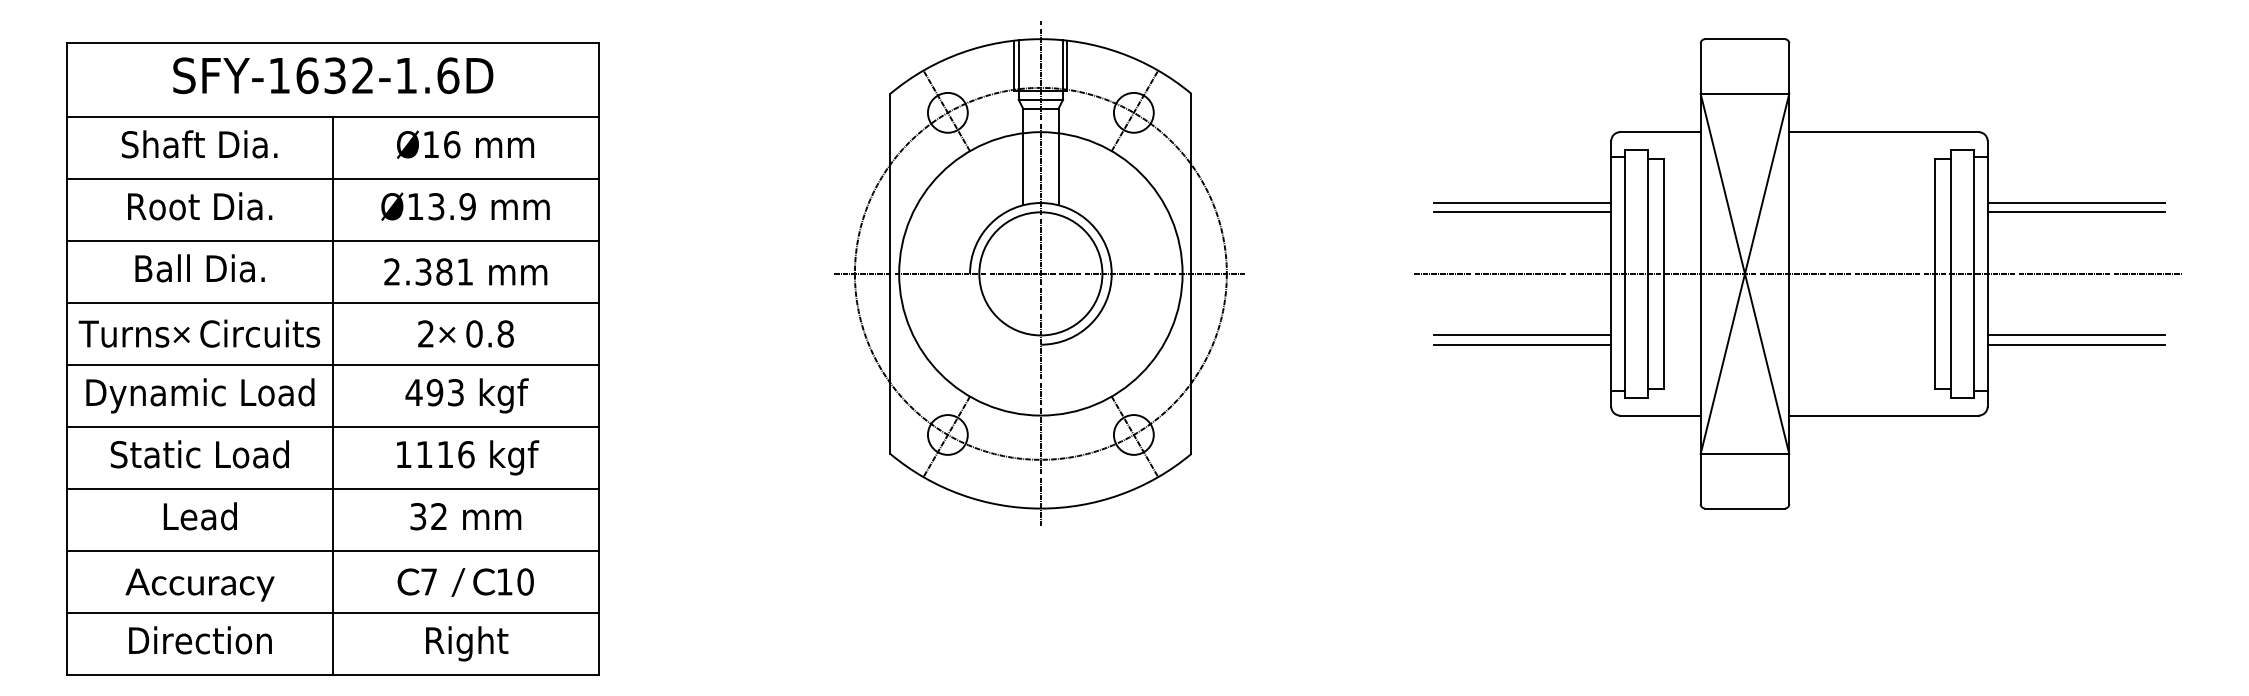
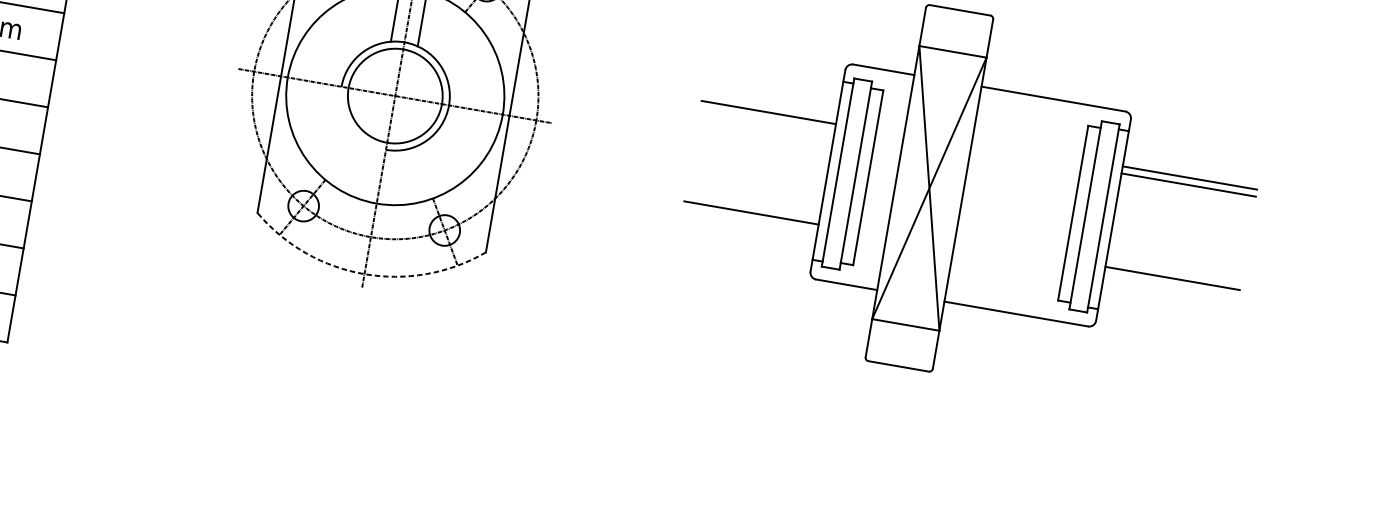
line: (1522, 203) -> (769, 105), removed
line: (1798, 273) -> (970, 195), removed
line: (1522, 335) -> (752, 205), removed
line: (2075, 344) -> (1170, 285), removed
arc: (1040, 508) -> (364, 274), solid -> dashed

